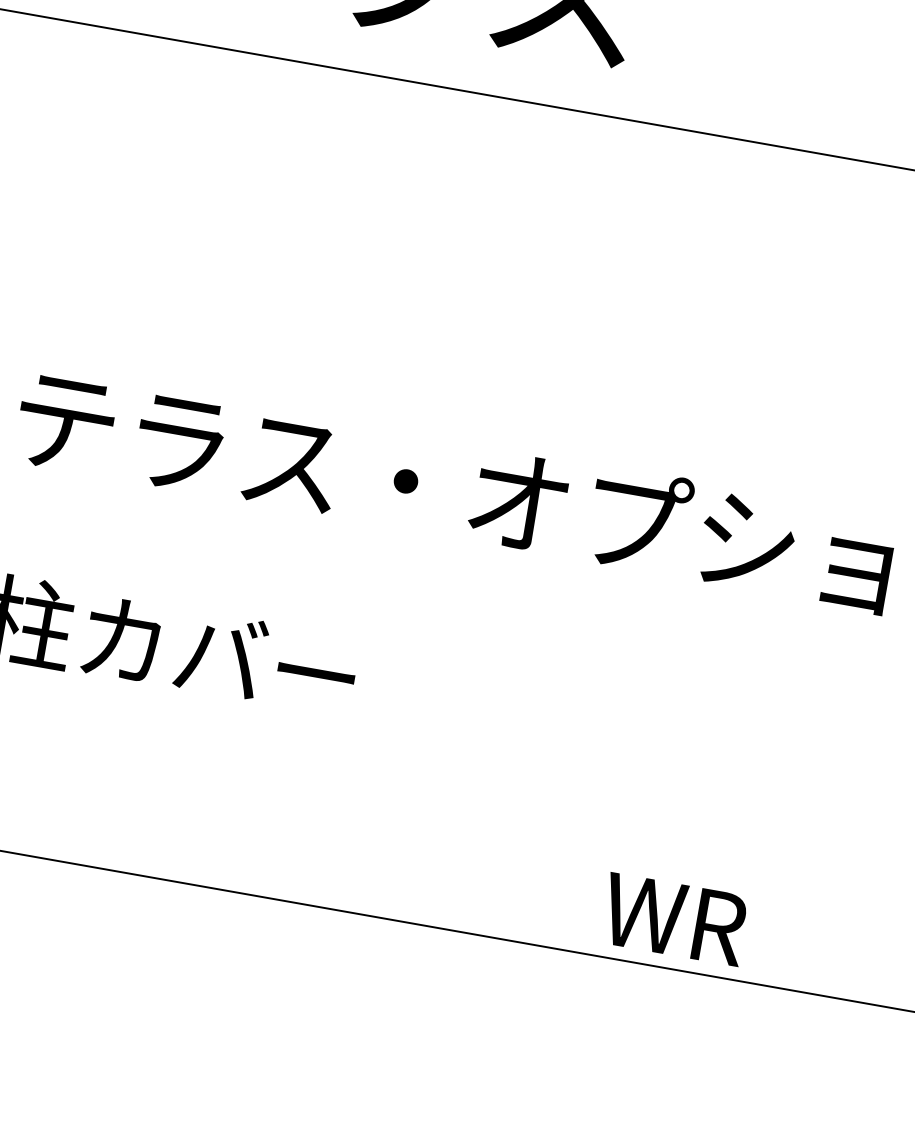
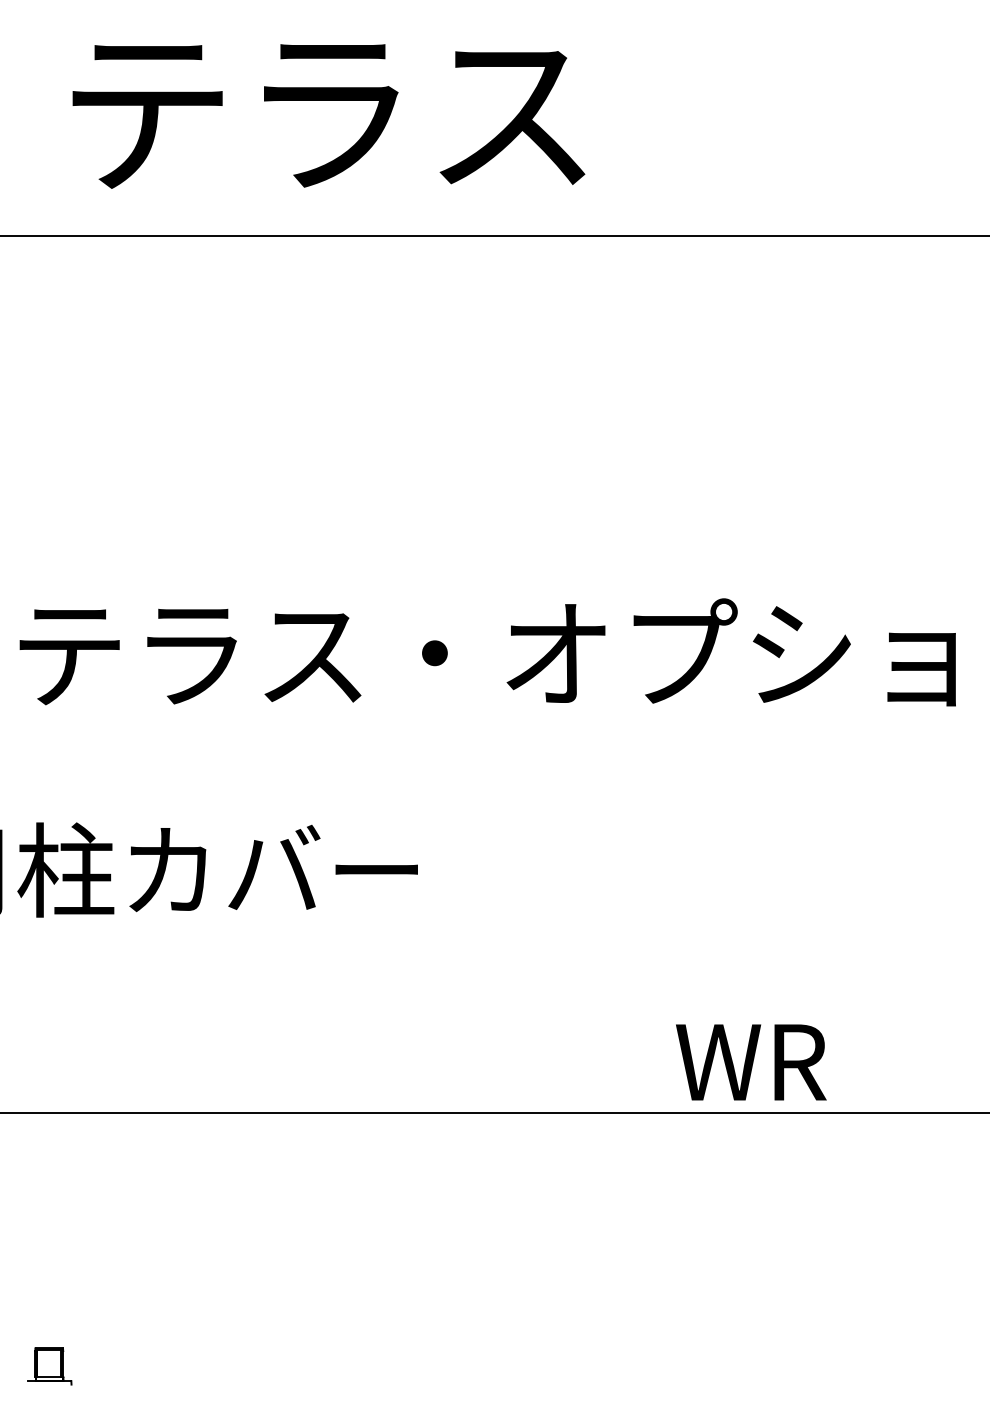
text: (674, 919) -> (751, 1062), moved

